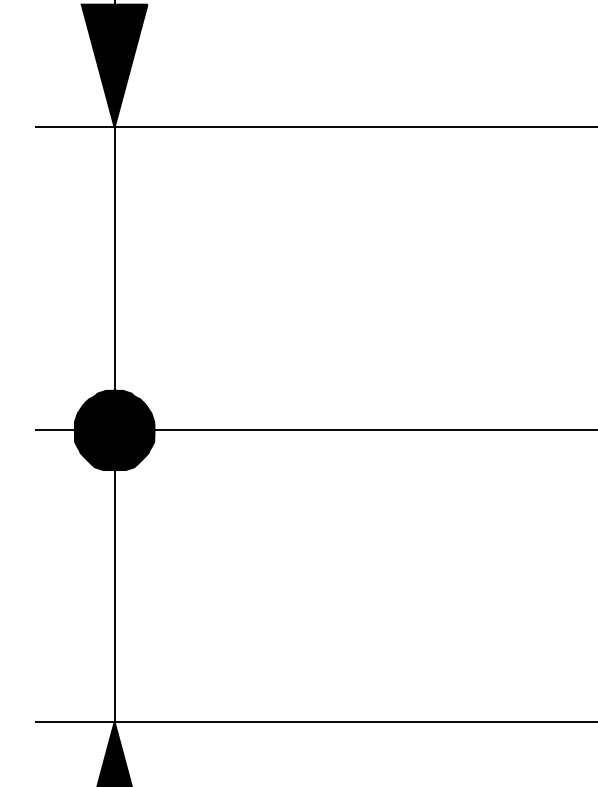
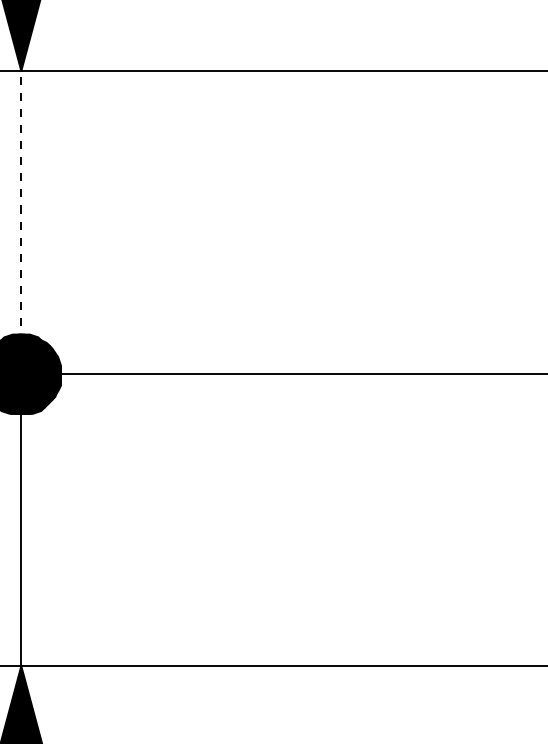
line: (114, 278) -> (21, 222), solid -> dashed

